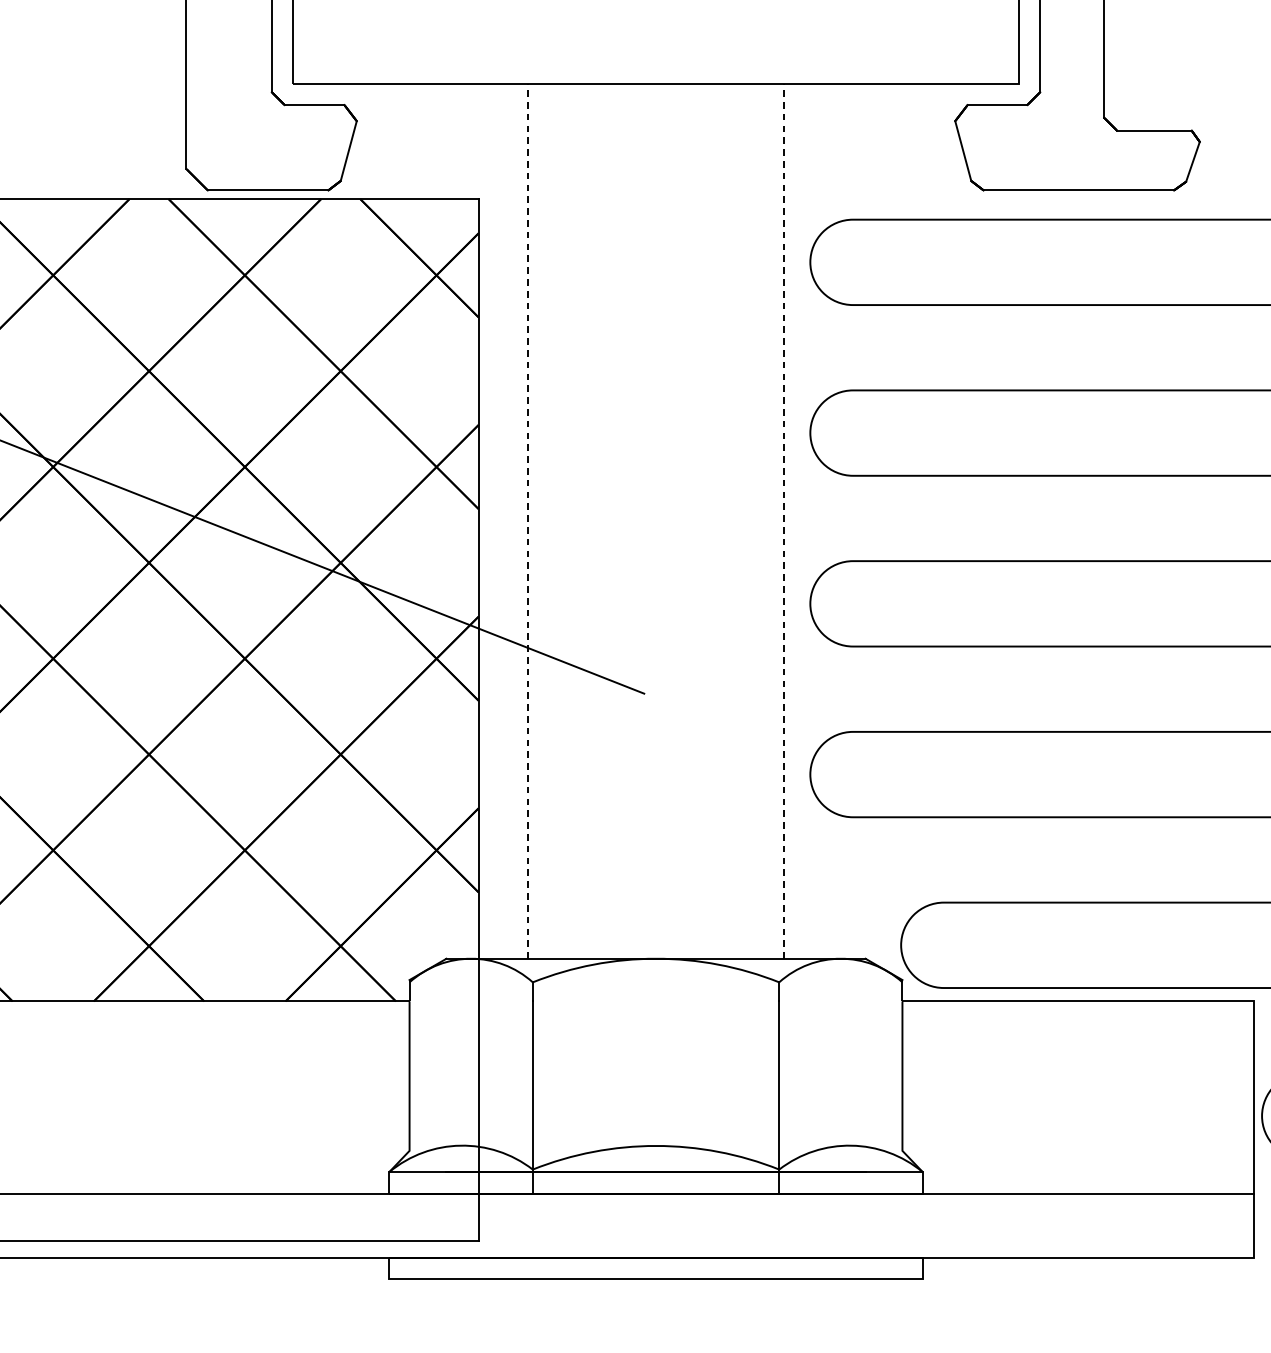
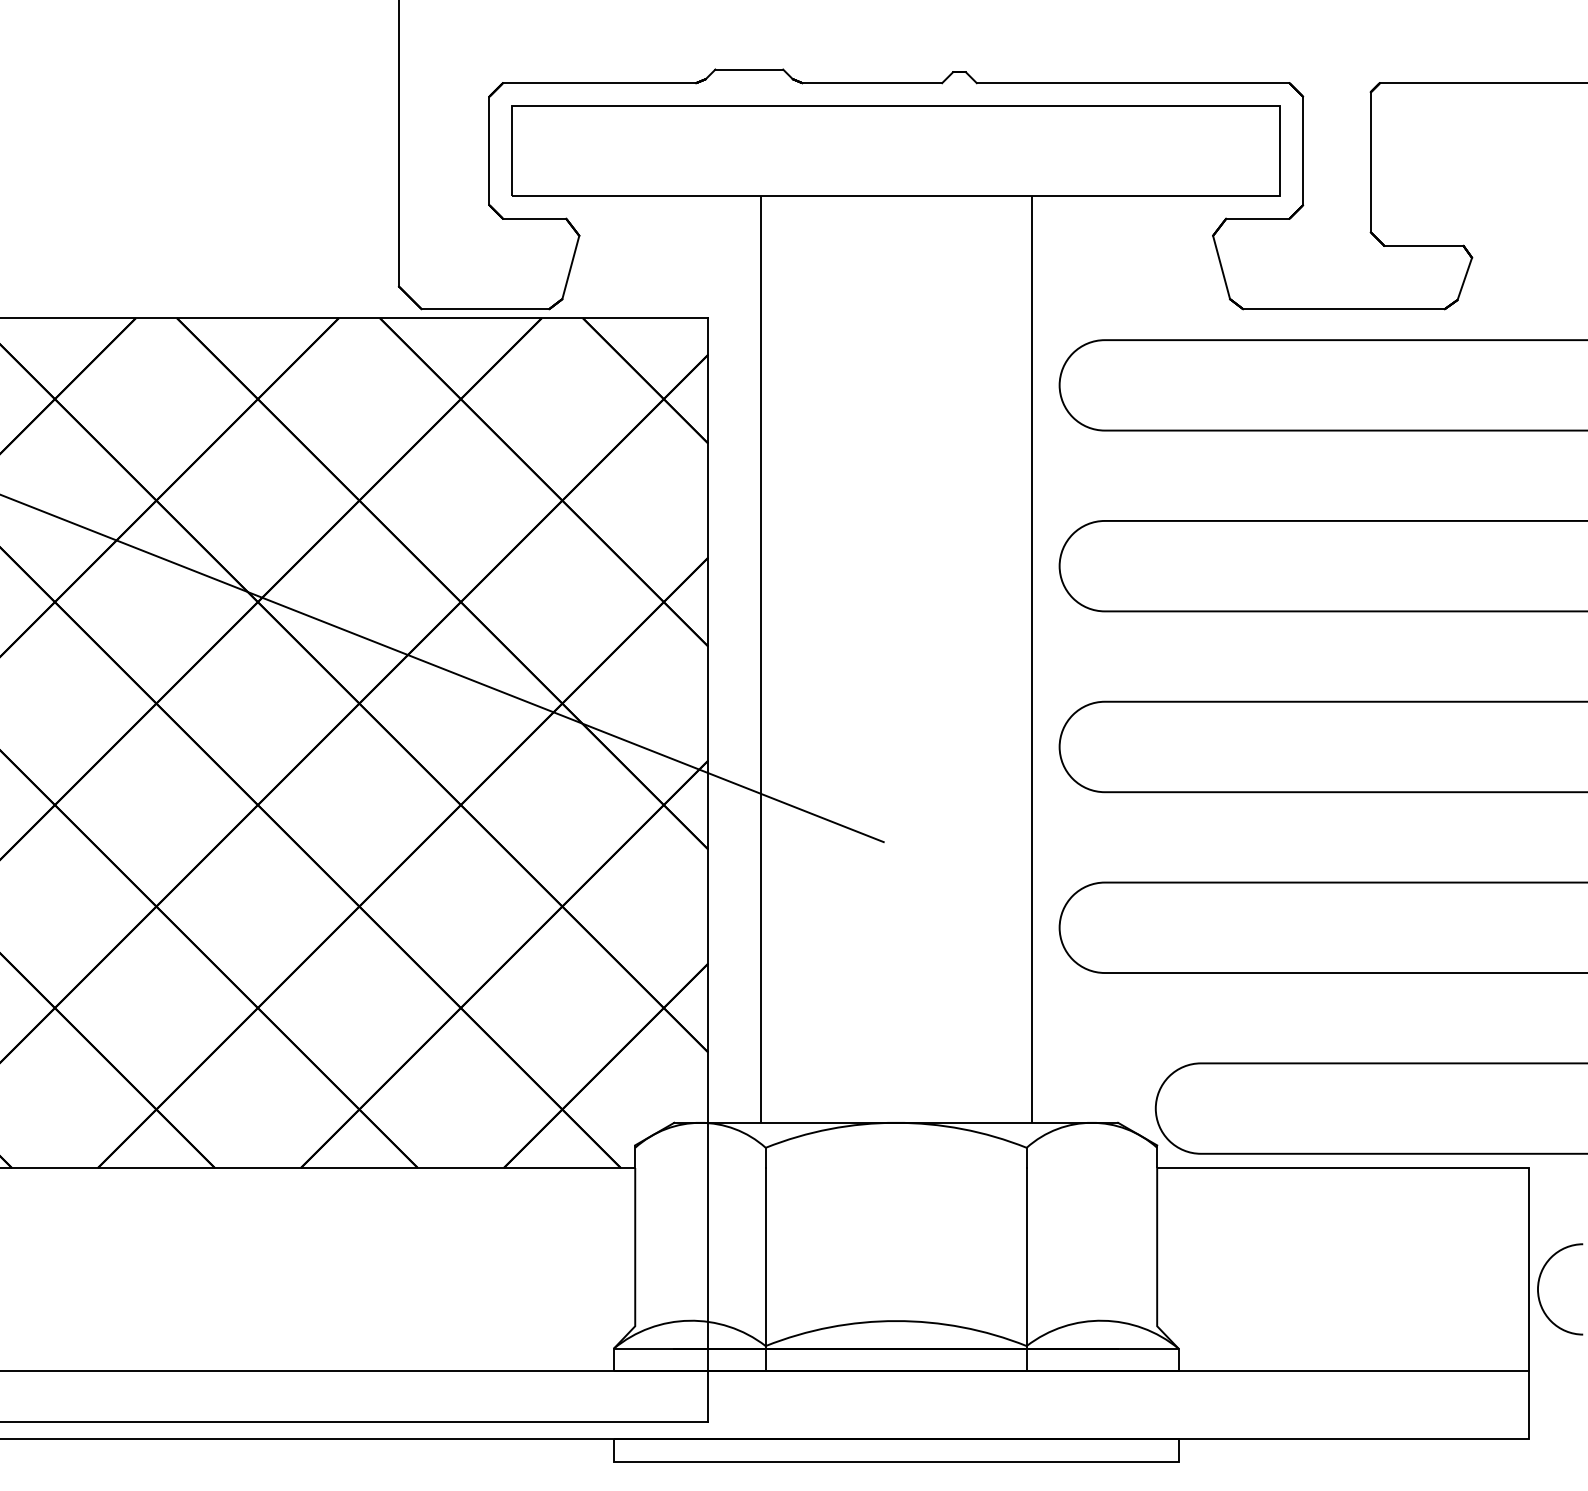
line: (527, 521) -> (760, 659), dashed -> solid
line: (783, 521) -> (1031, 659), dashed -> solid

